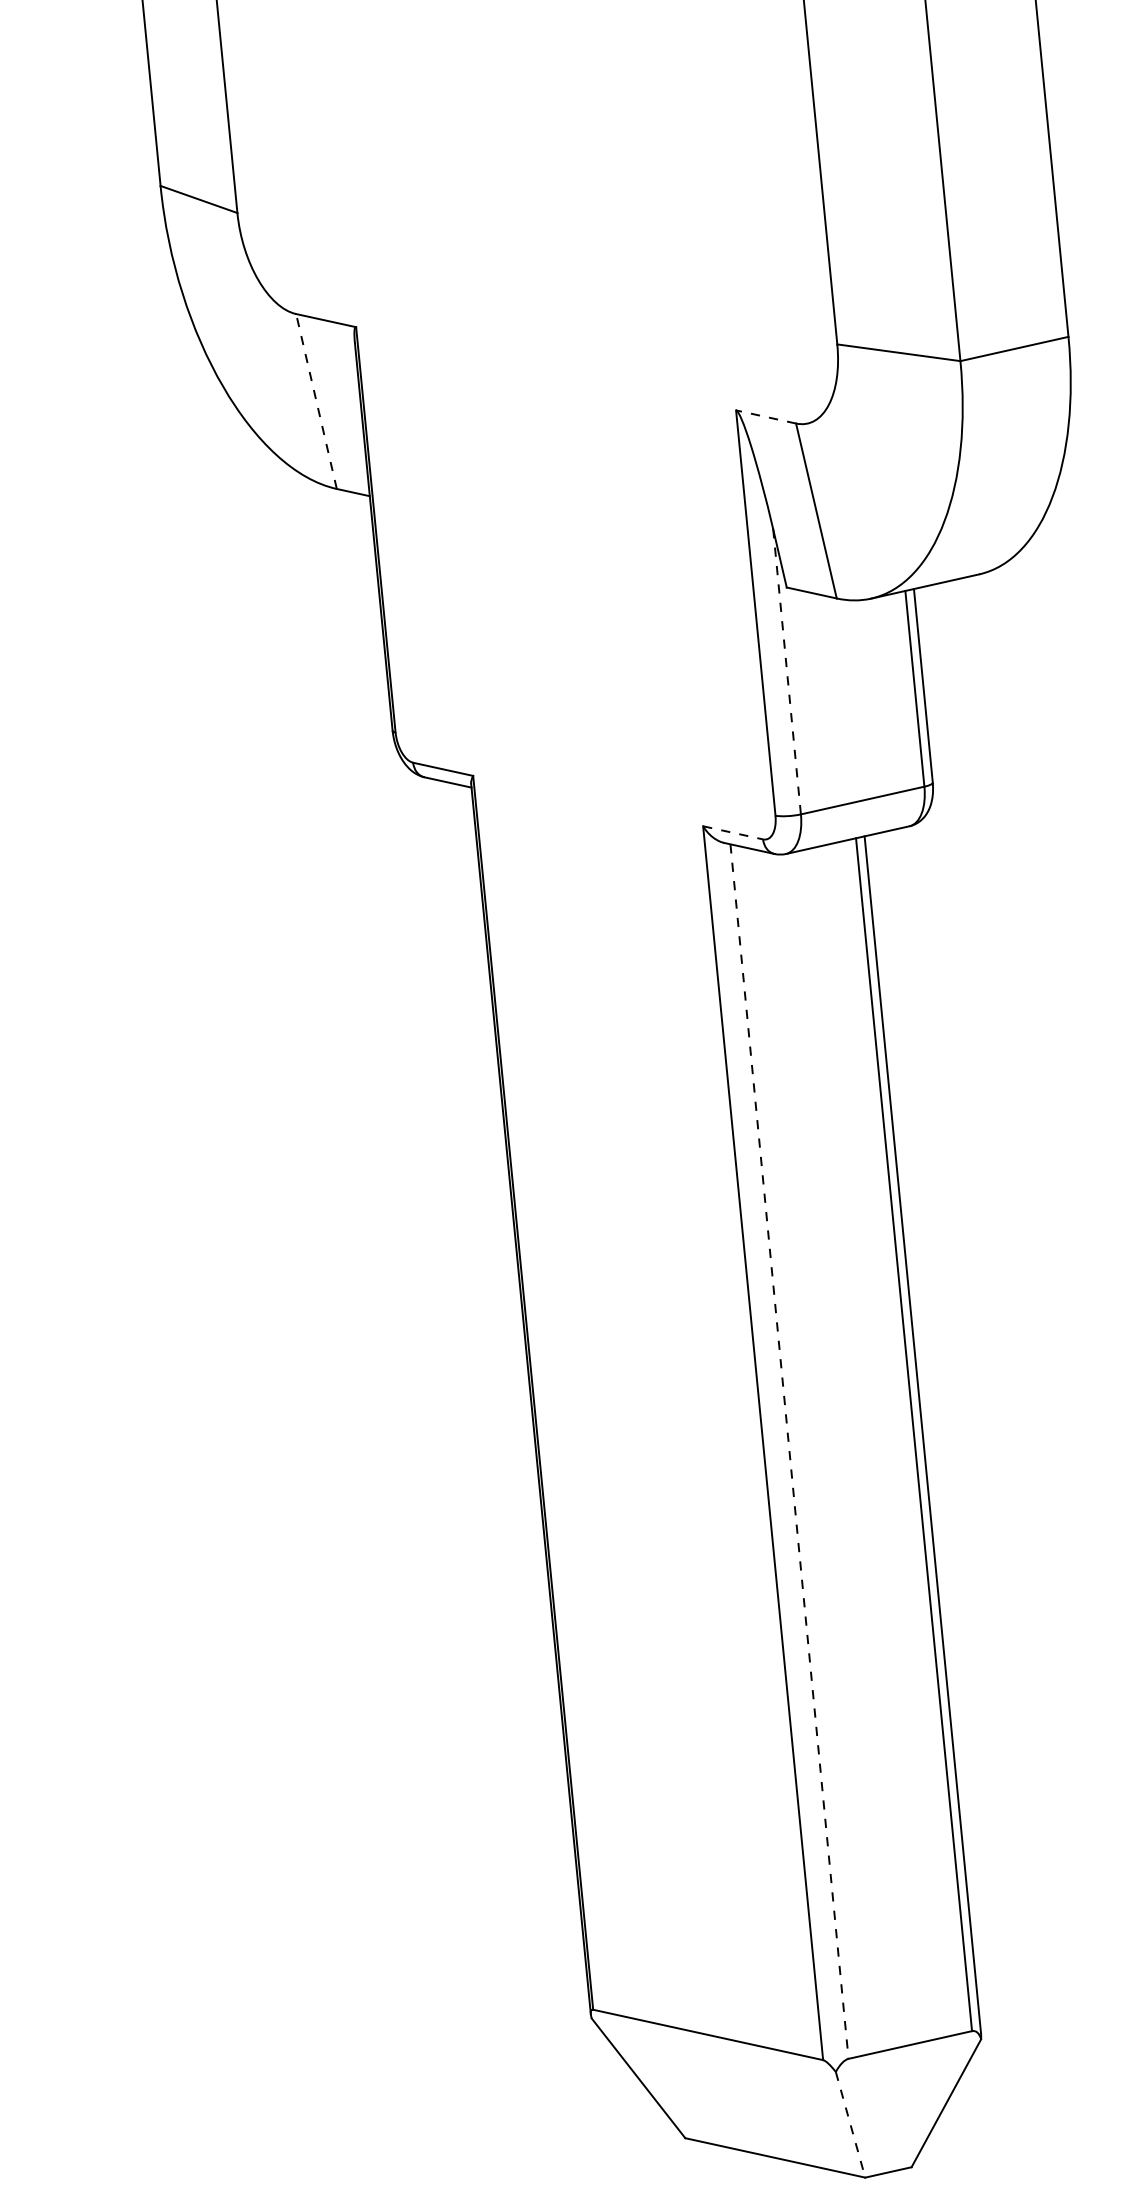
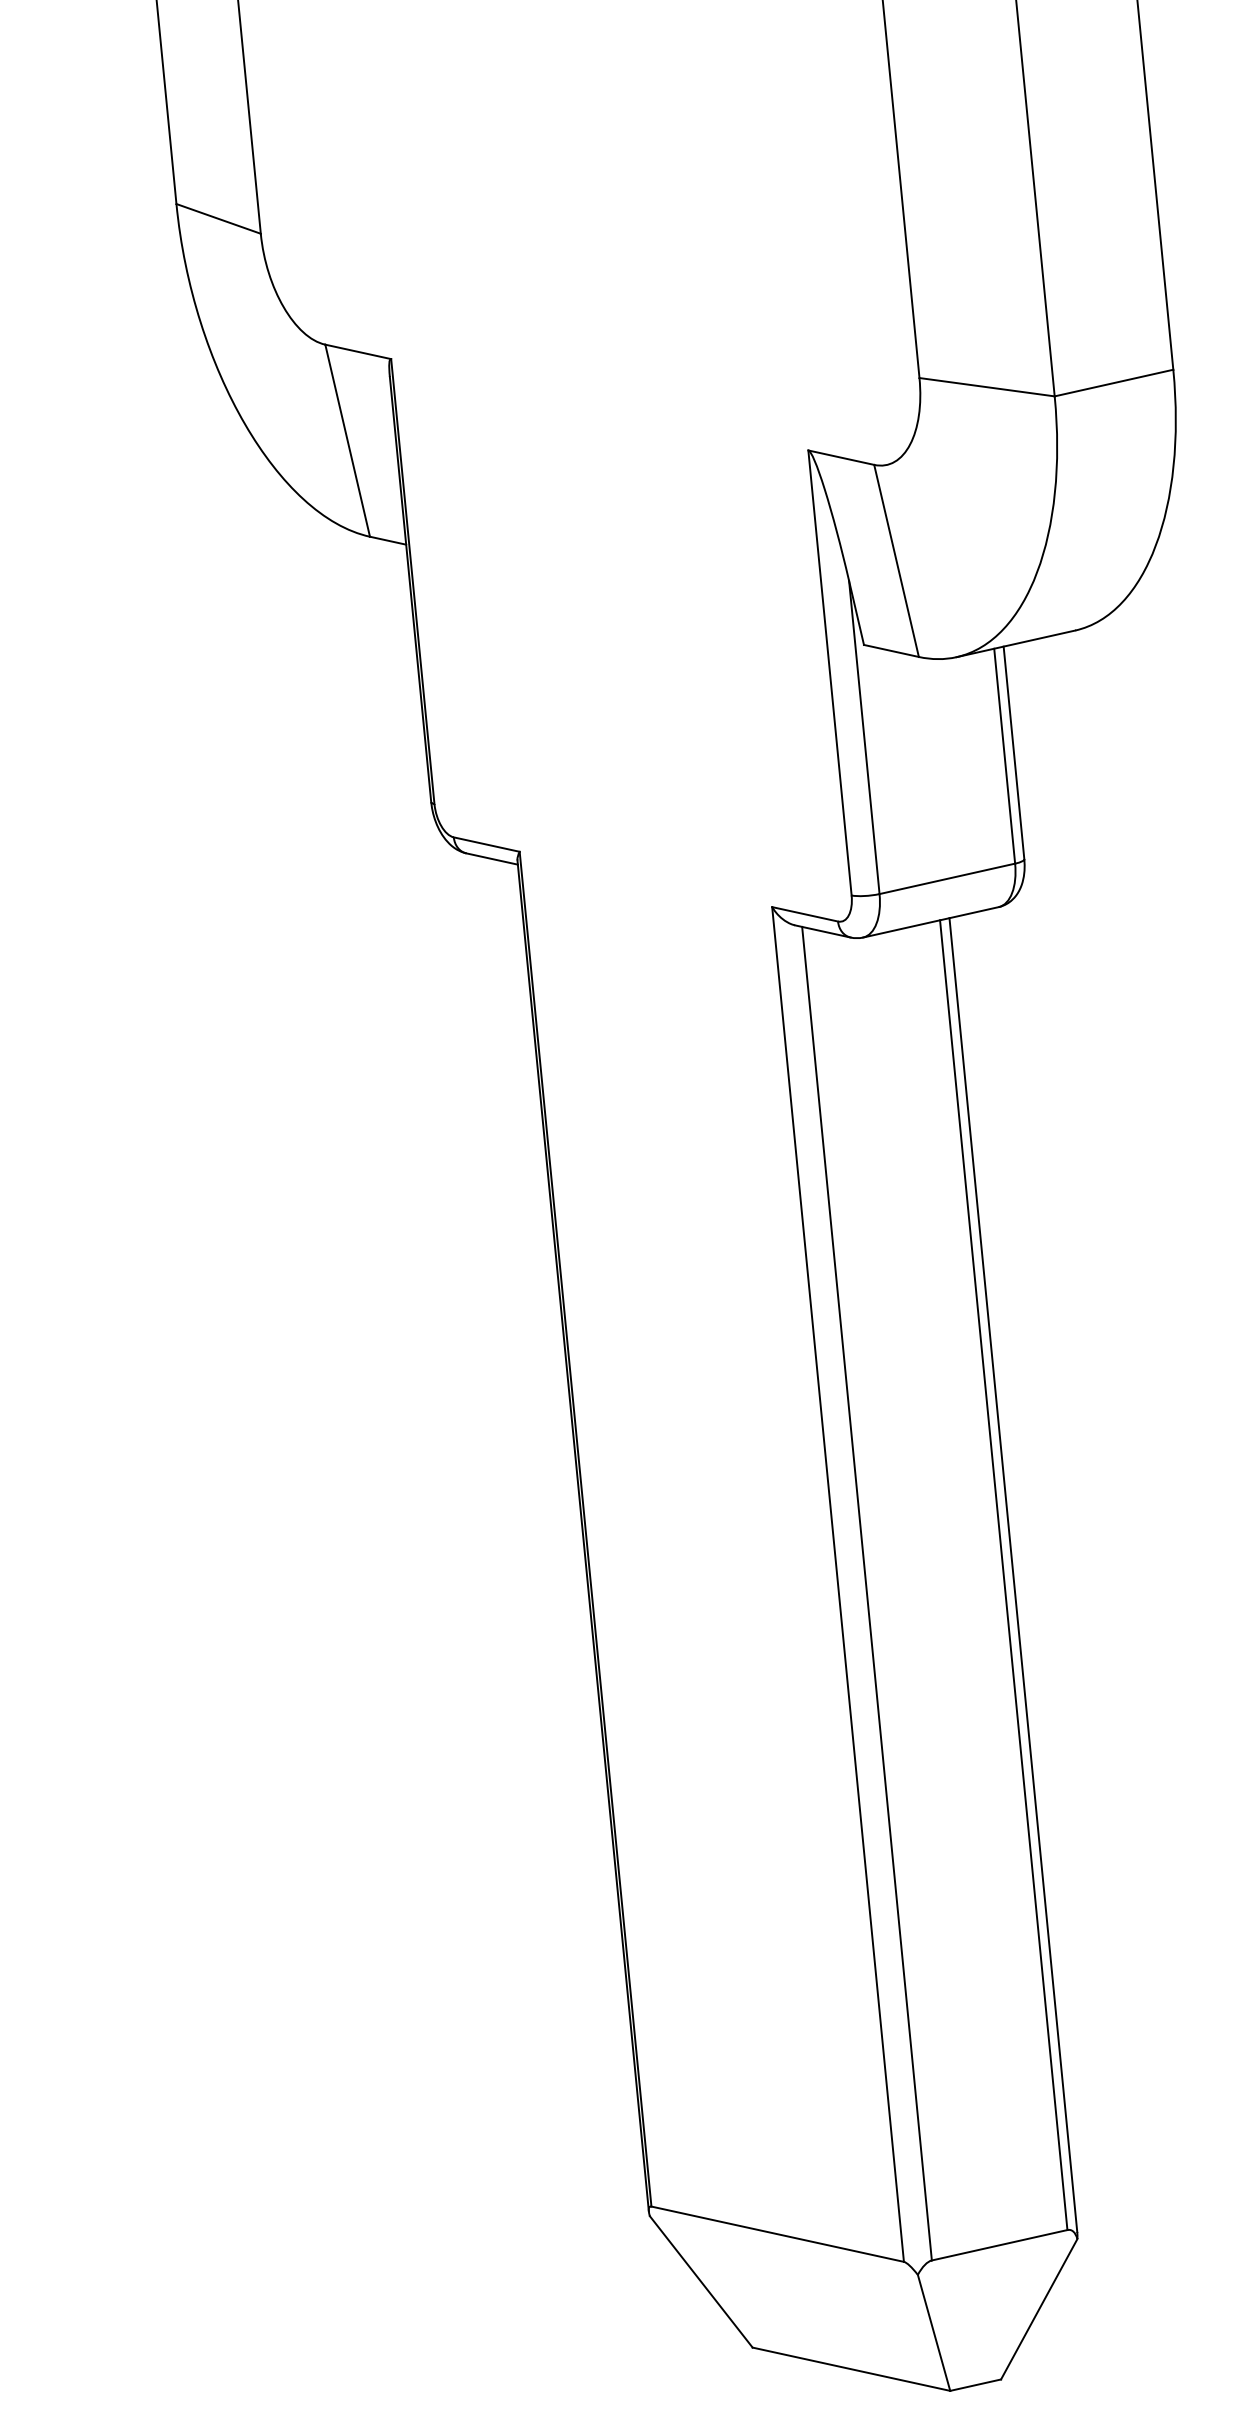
line: (316, 401) -> (347, 440), dashed -> solid
line: (766, 416) -> (841, 457), dashed -> solid
line: (787, 672) -> (864, 738), dashed -> solid
line: (733, 832) -> (805, 913), dashed -> solid
line: (789, 1452) -> (867, 1594), dashed -> solid
line: (850, 2124) -> (933, 2332), dashed -> solid

